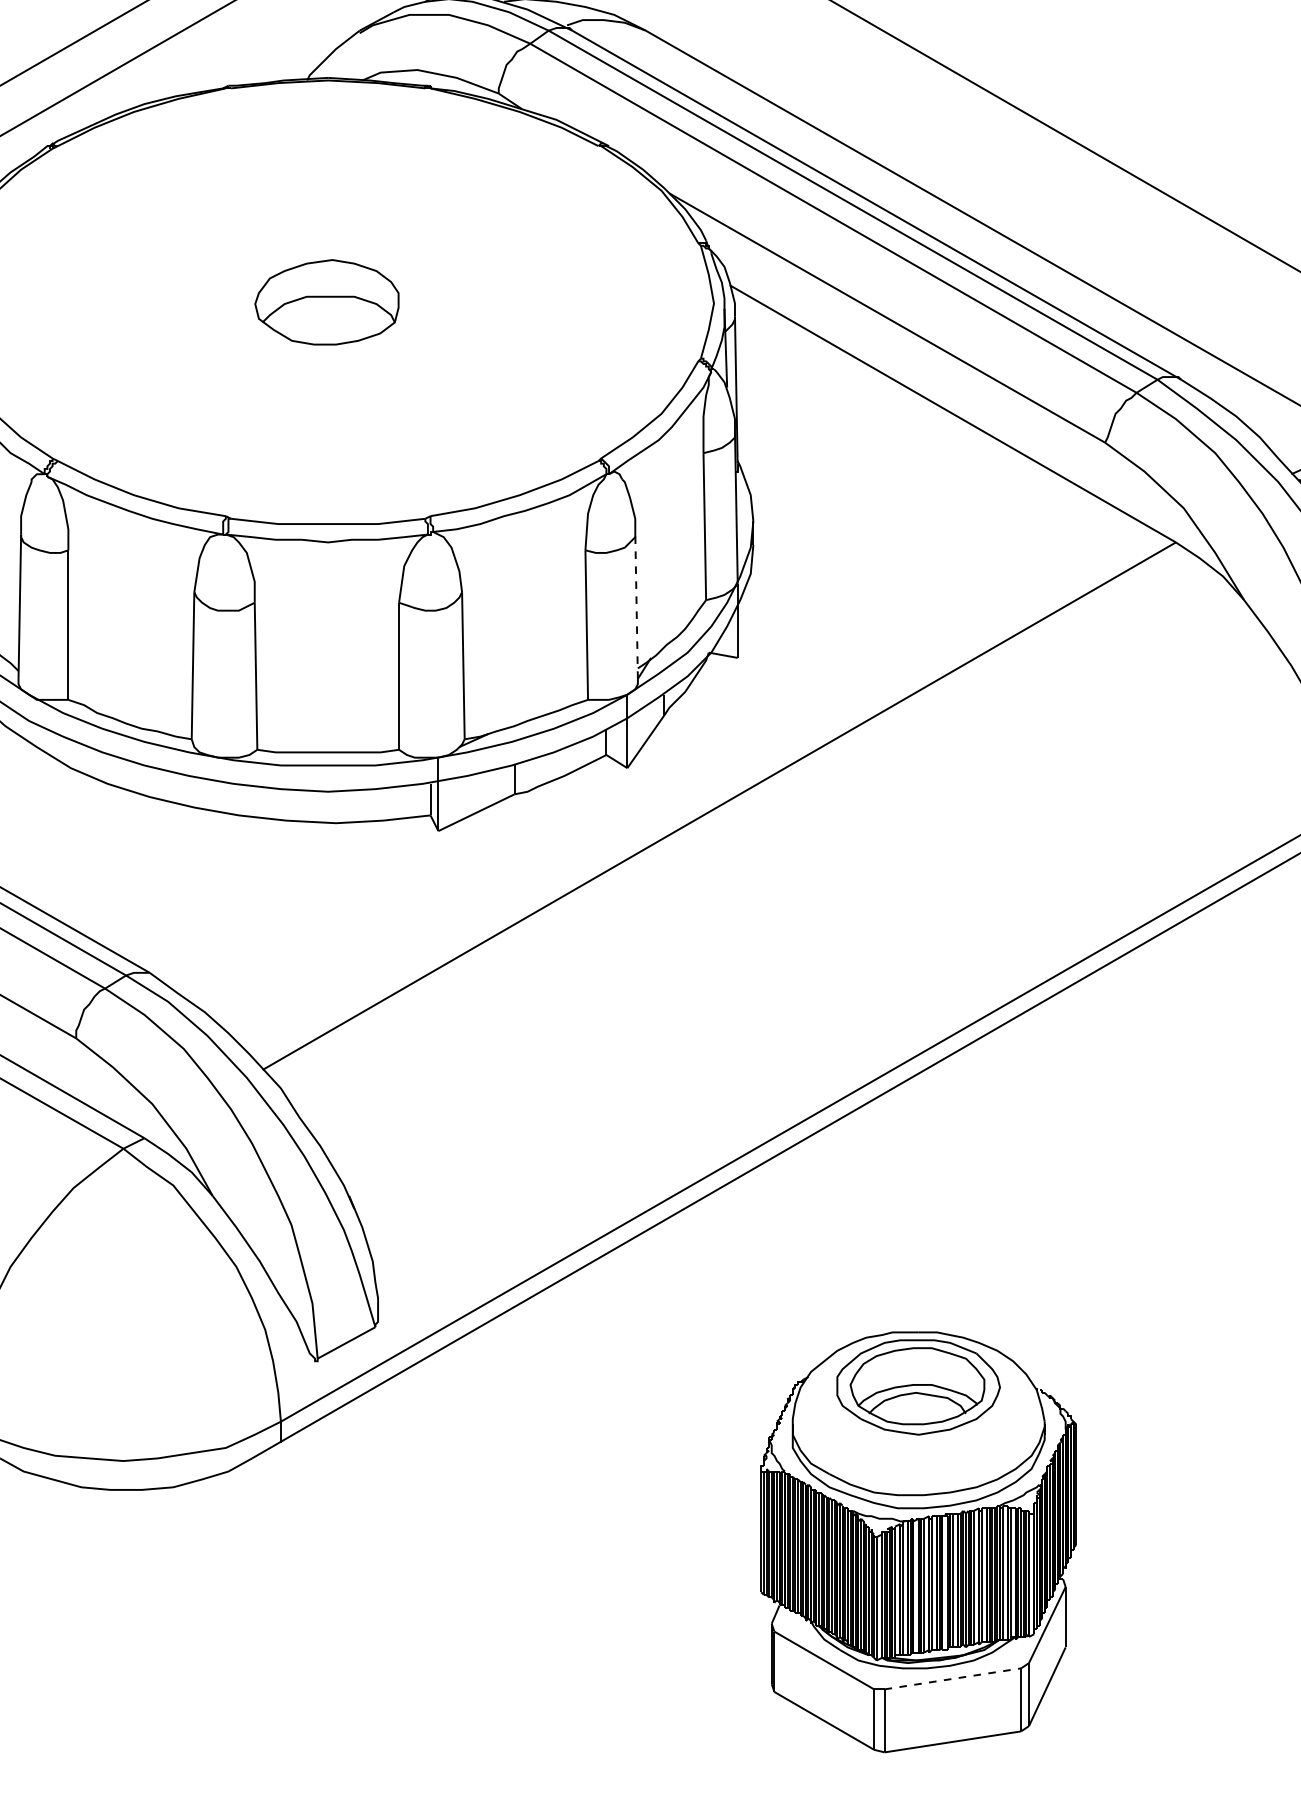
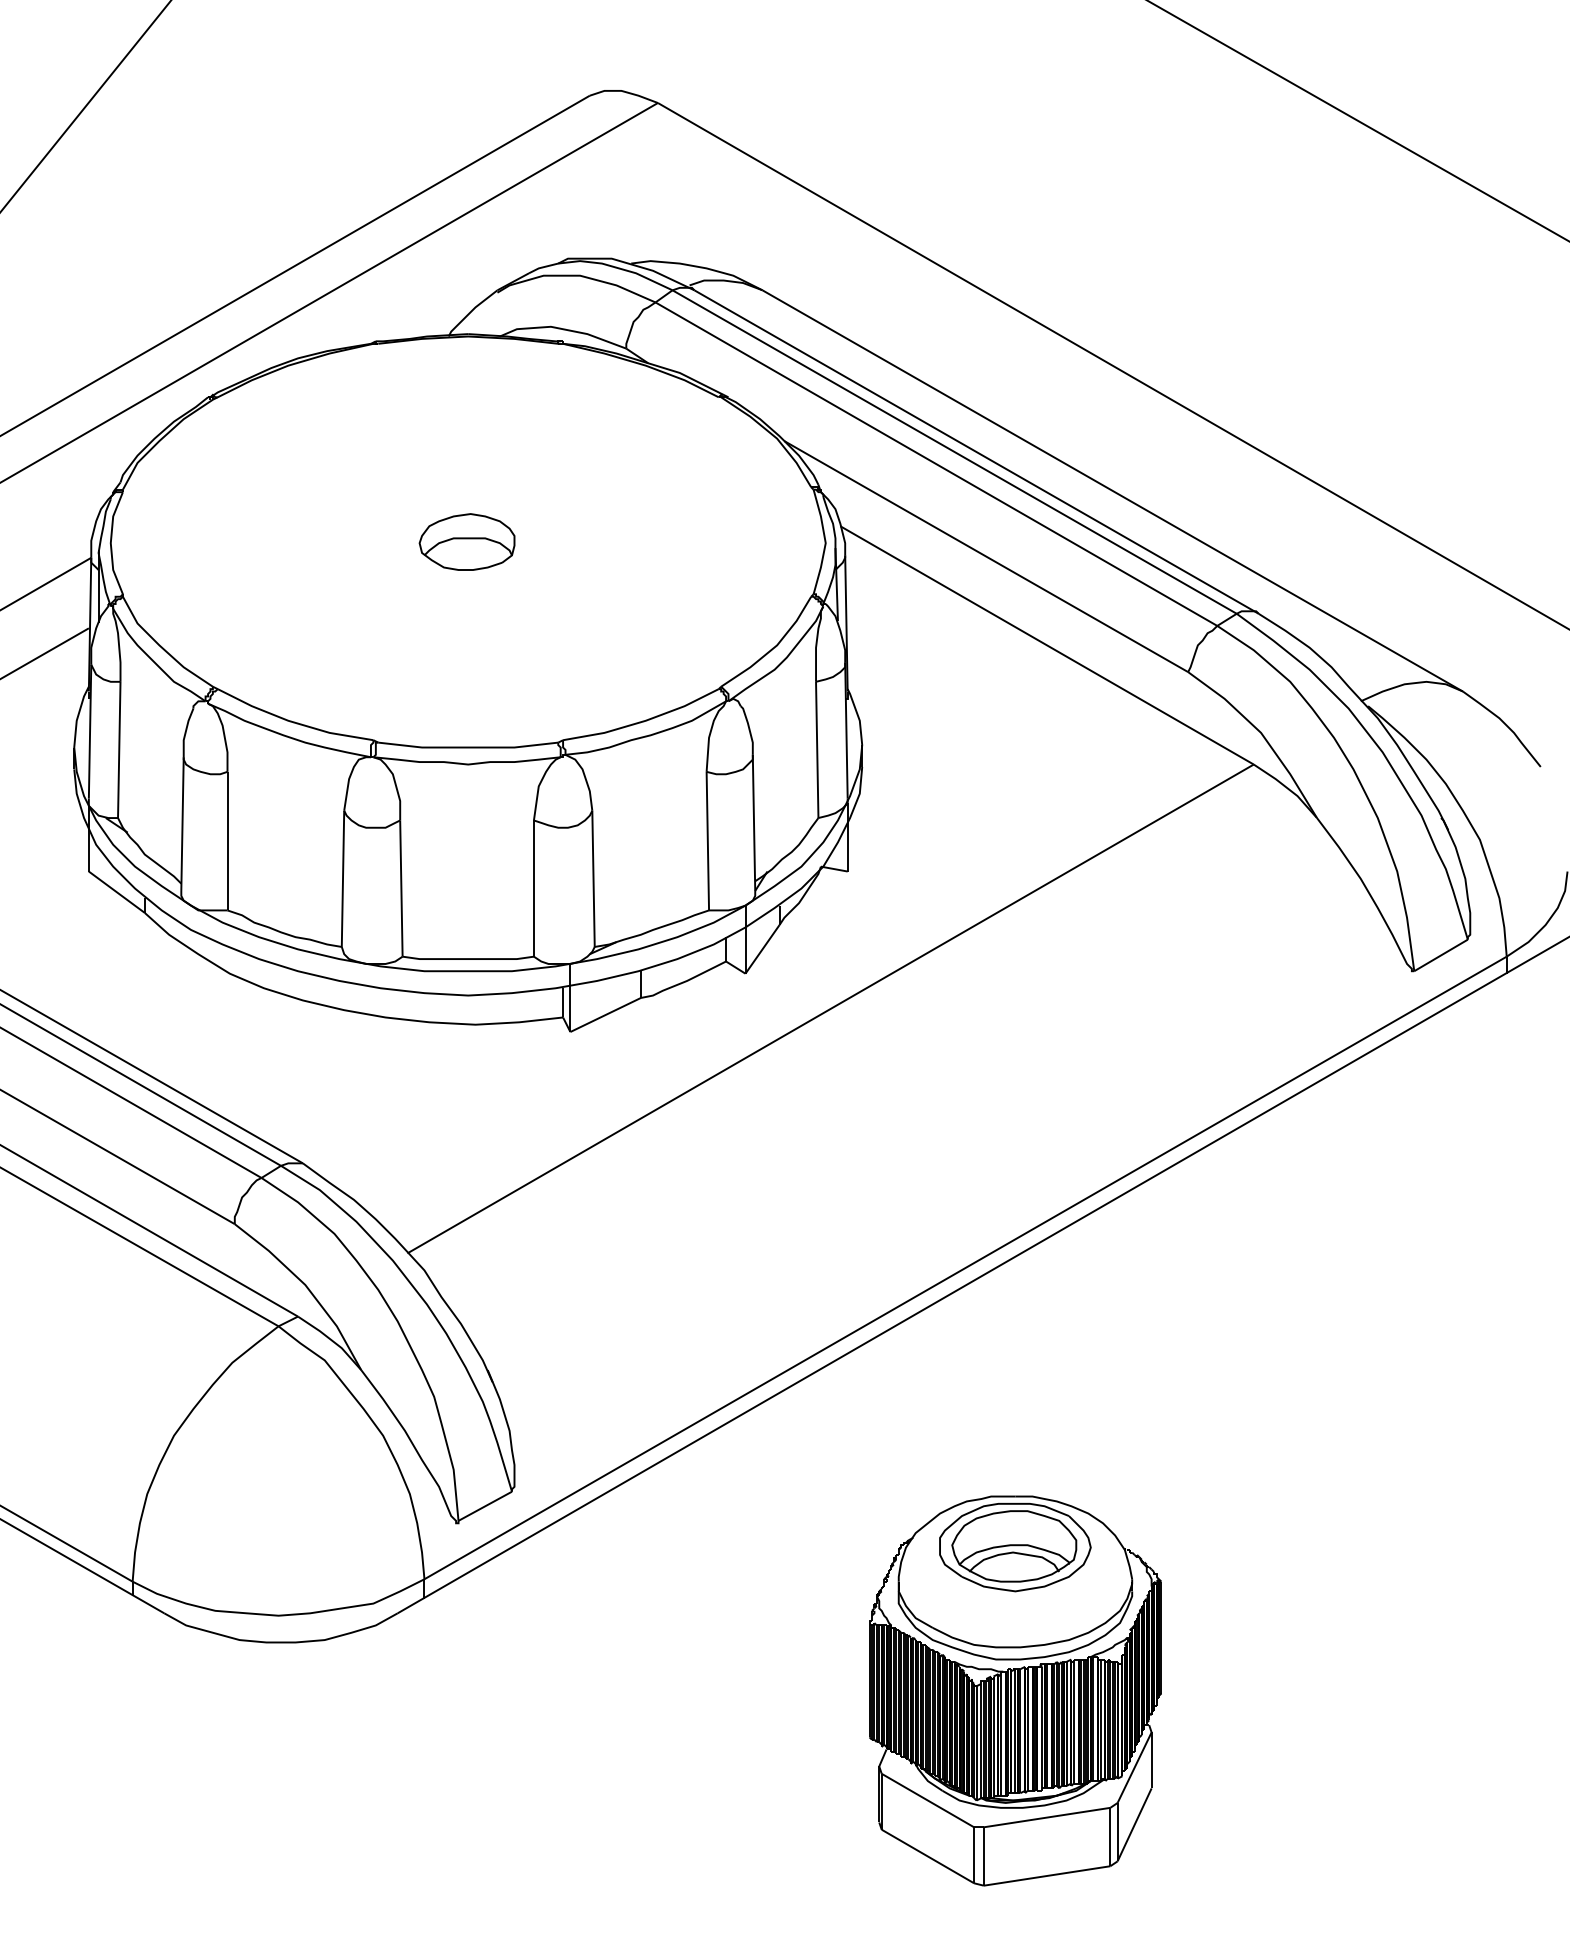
part: (326, 301) -> (466, 541), size x0.71
line: (637, 604) -> (754, 822), dashed -> solid
line: (953, 1678) -> (1047, 1817), dashed -> solid

